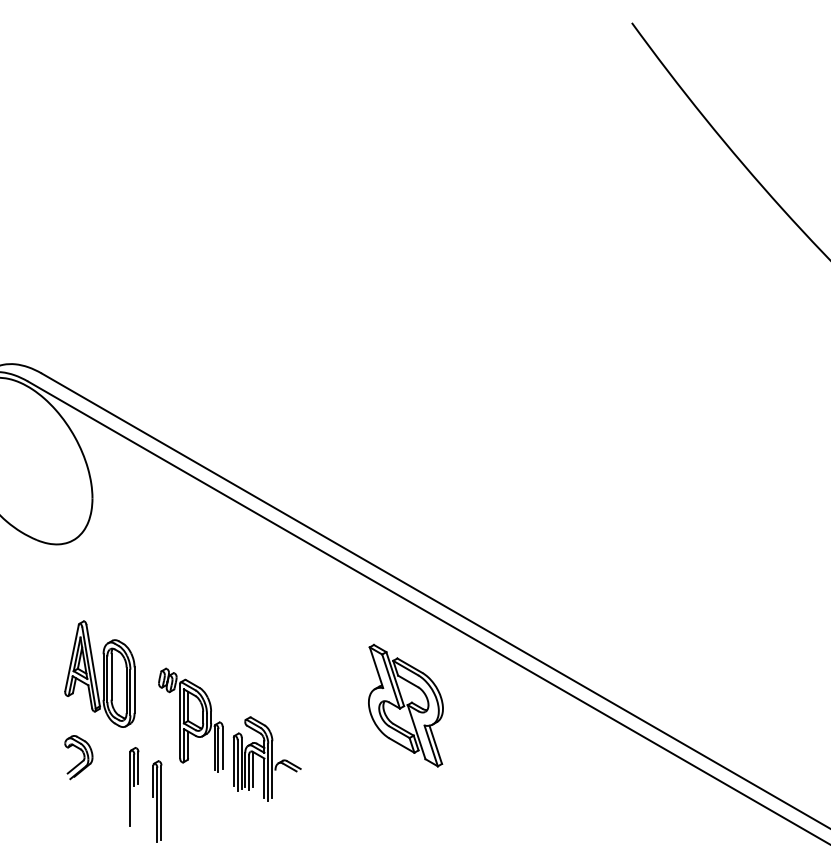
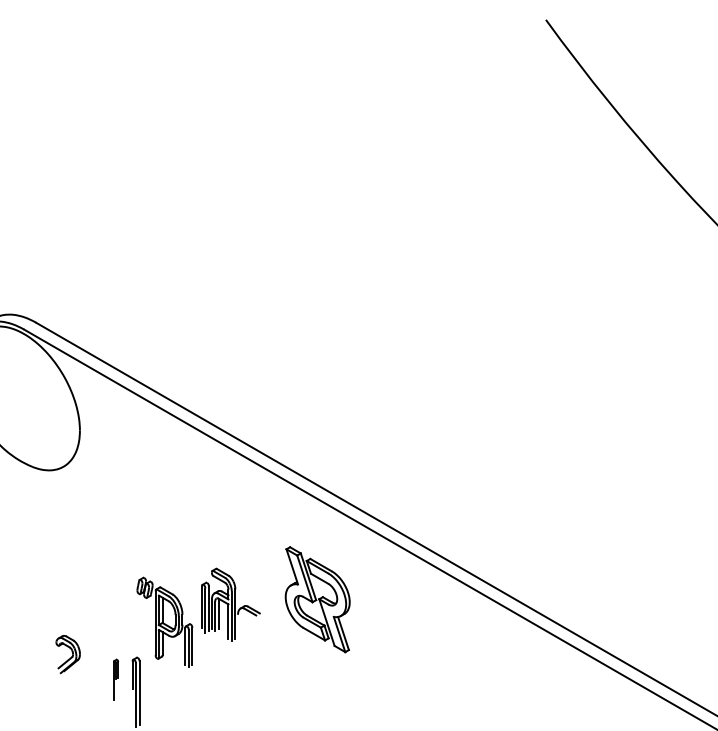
part: (100, 674) -> (86, 582), removed
part: (405, 705) -> (317, 599), moved
part: (266, 758) -> (230, 604), moved
part: (133, 786) -> (115, 679), size x0.6

